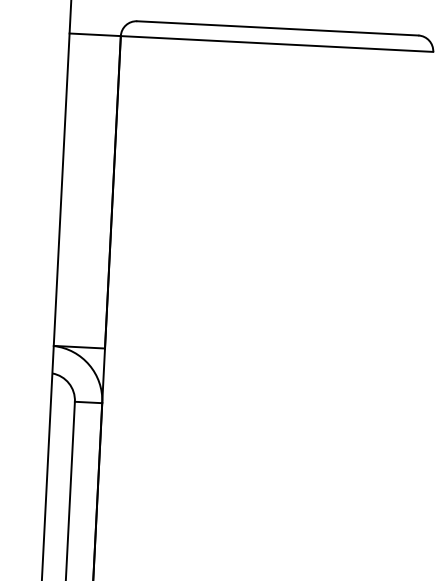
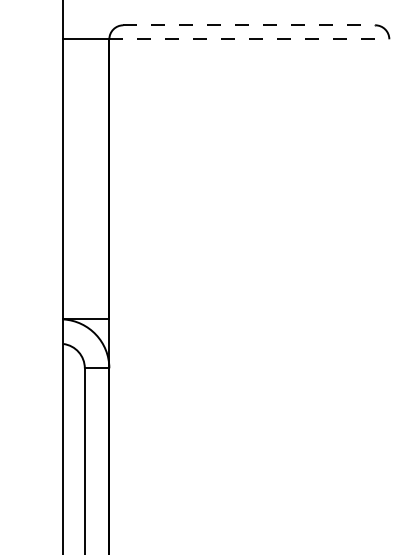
line: (277, 28) -> (249, 25), solid -> dashed
line: (277, 44) -> (249, 39), solid -> dashed

